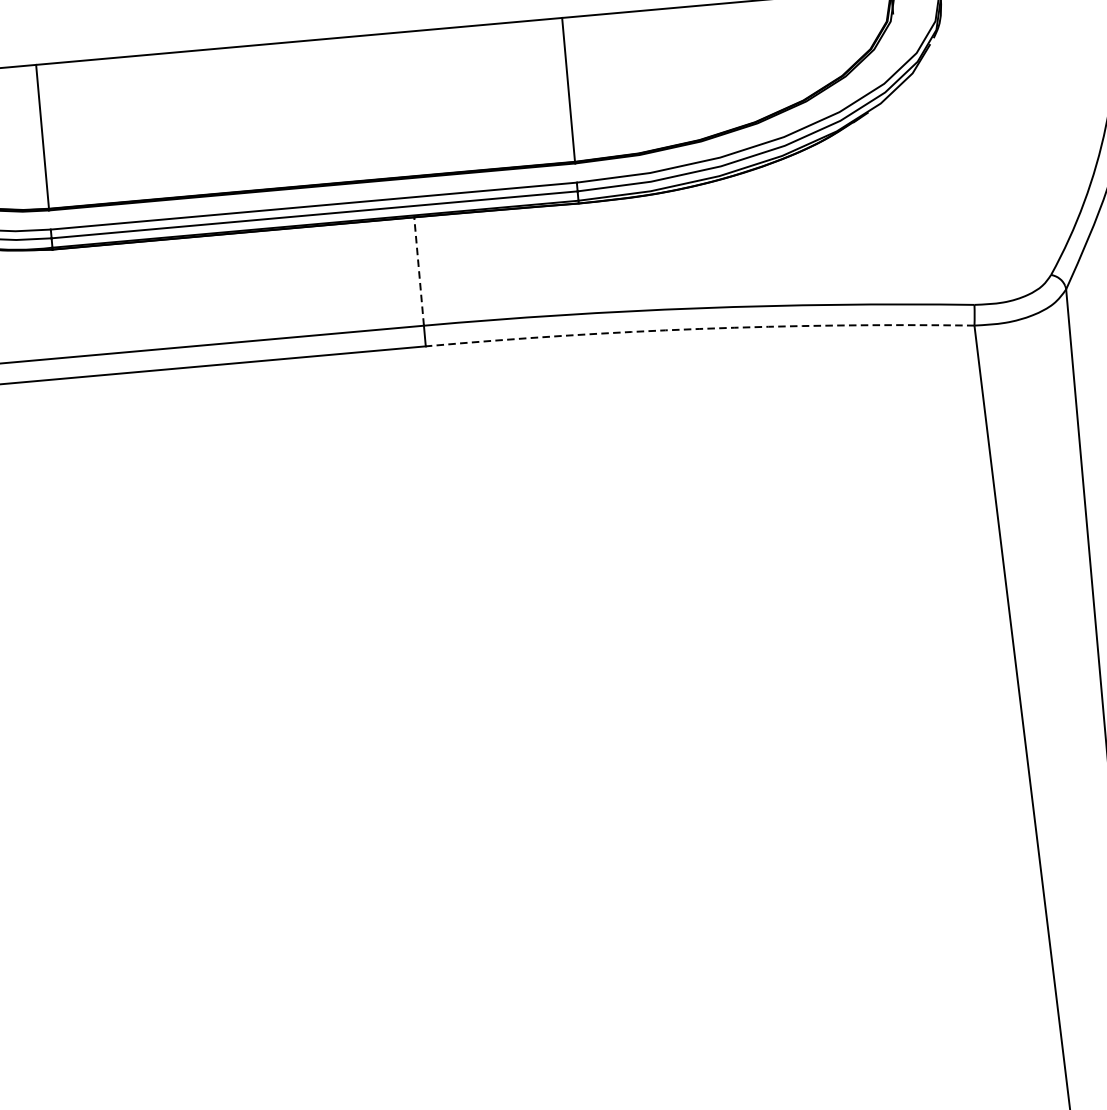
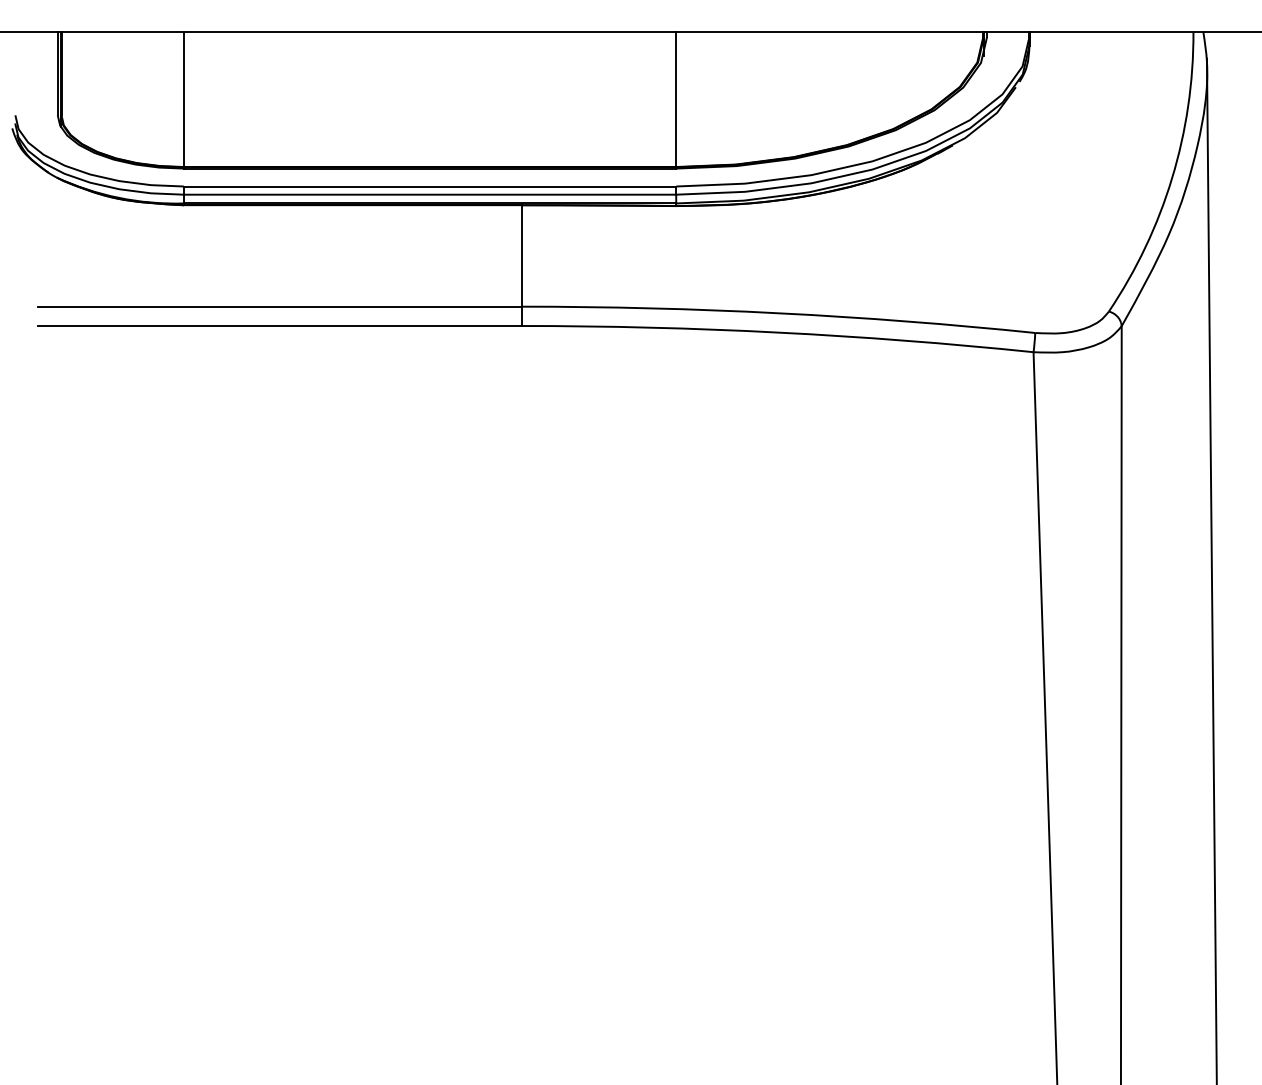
line: (419, 272) -> (522, 256), dashed -> solid
arc: (700, 328) -> (778, 332), dashed -> solid

